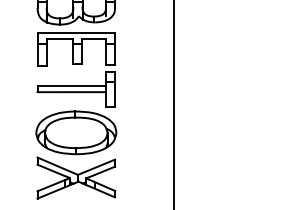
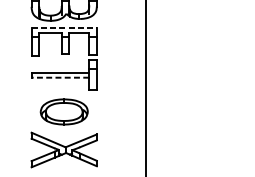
line: (76, 33) -> (64, 28), solid -> dashed
line: (71, 92) -> (60, 77), solid -> dashed
part: (76, 132) -> (64, 111), size x0.7

